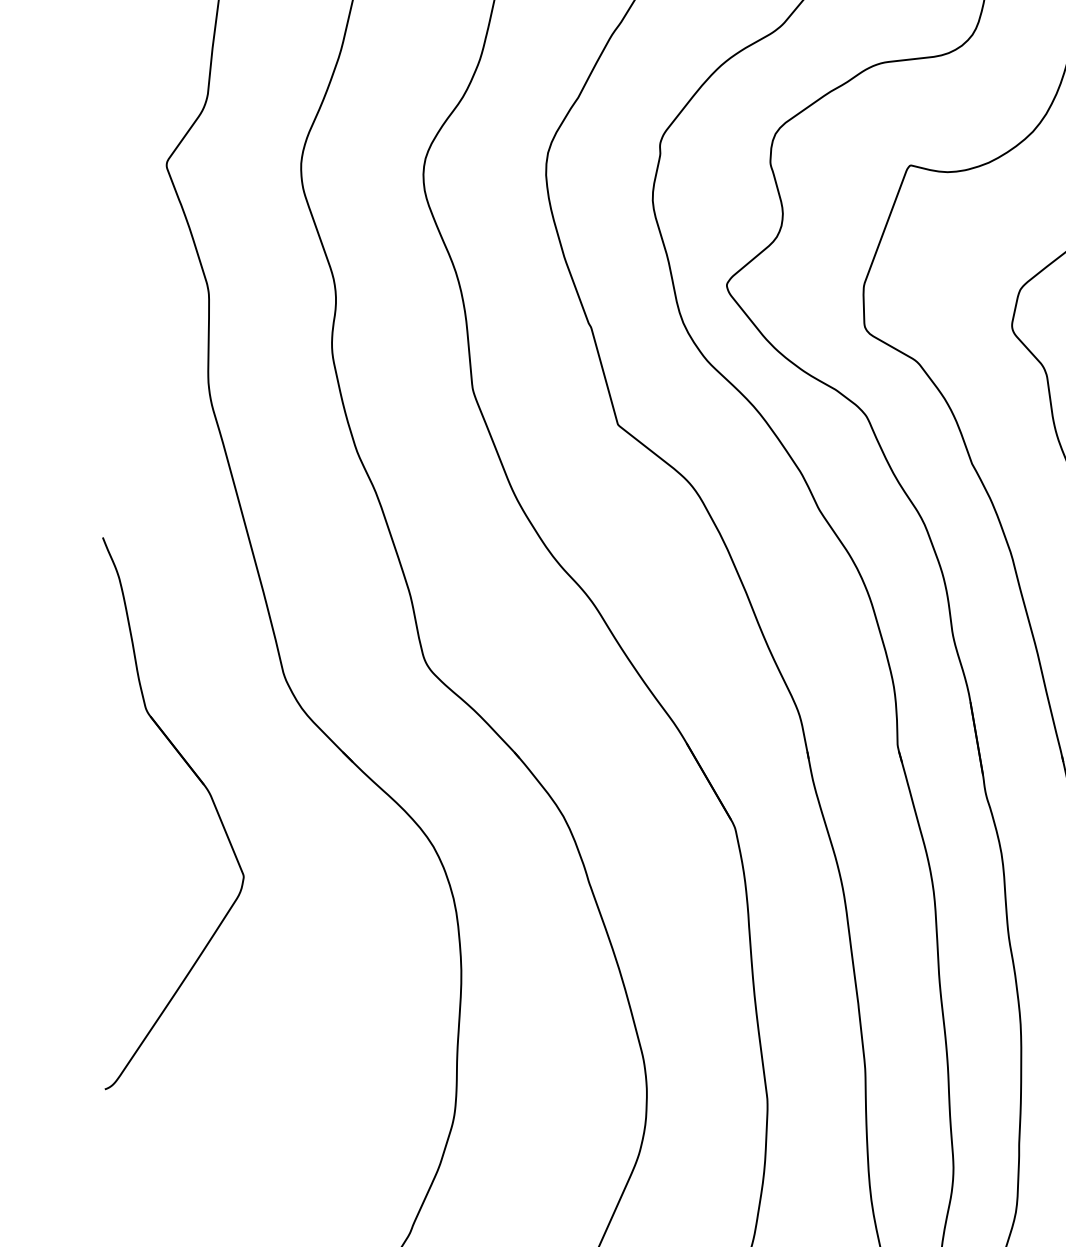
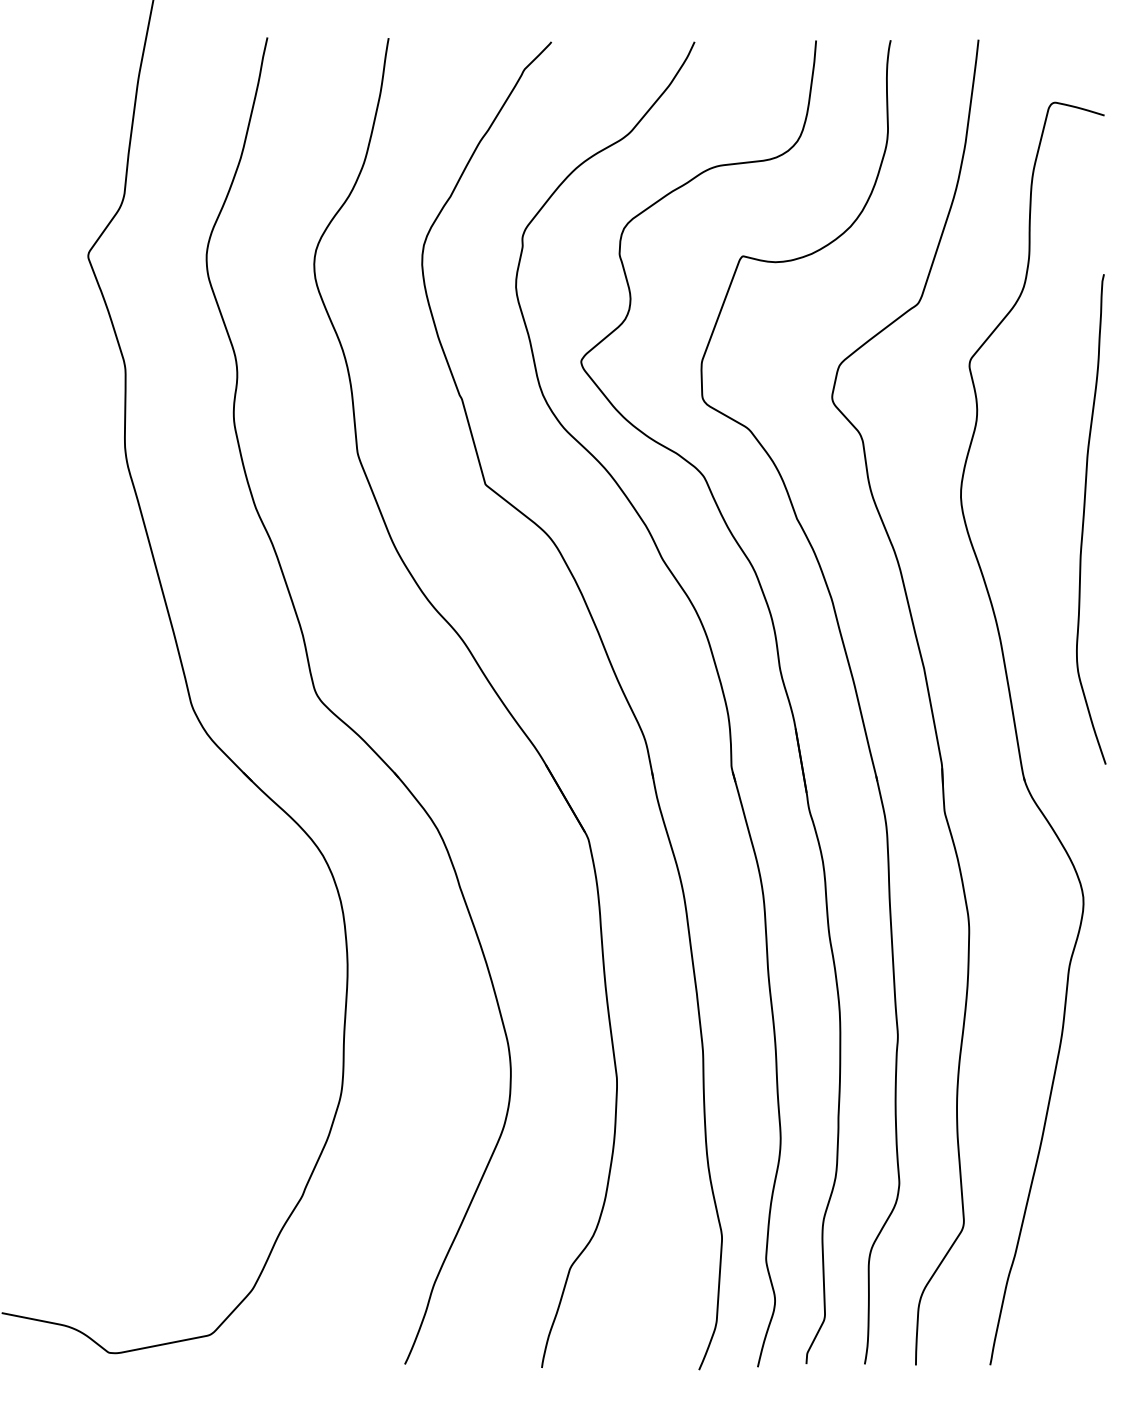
part: (208, 795) -> (125, 810), removed

